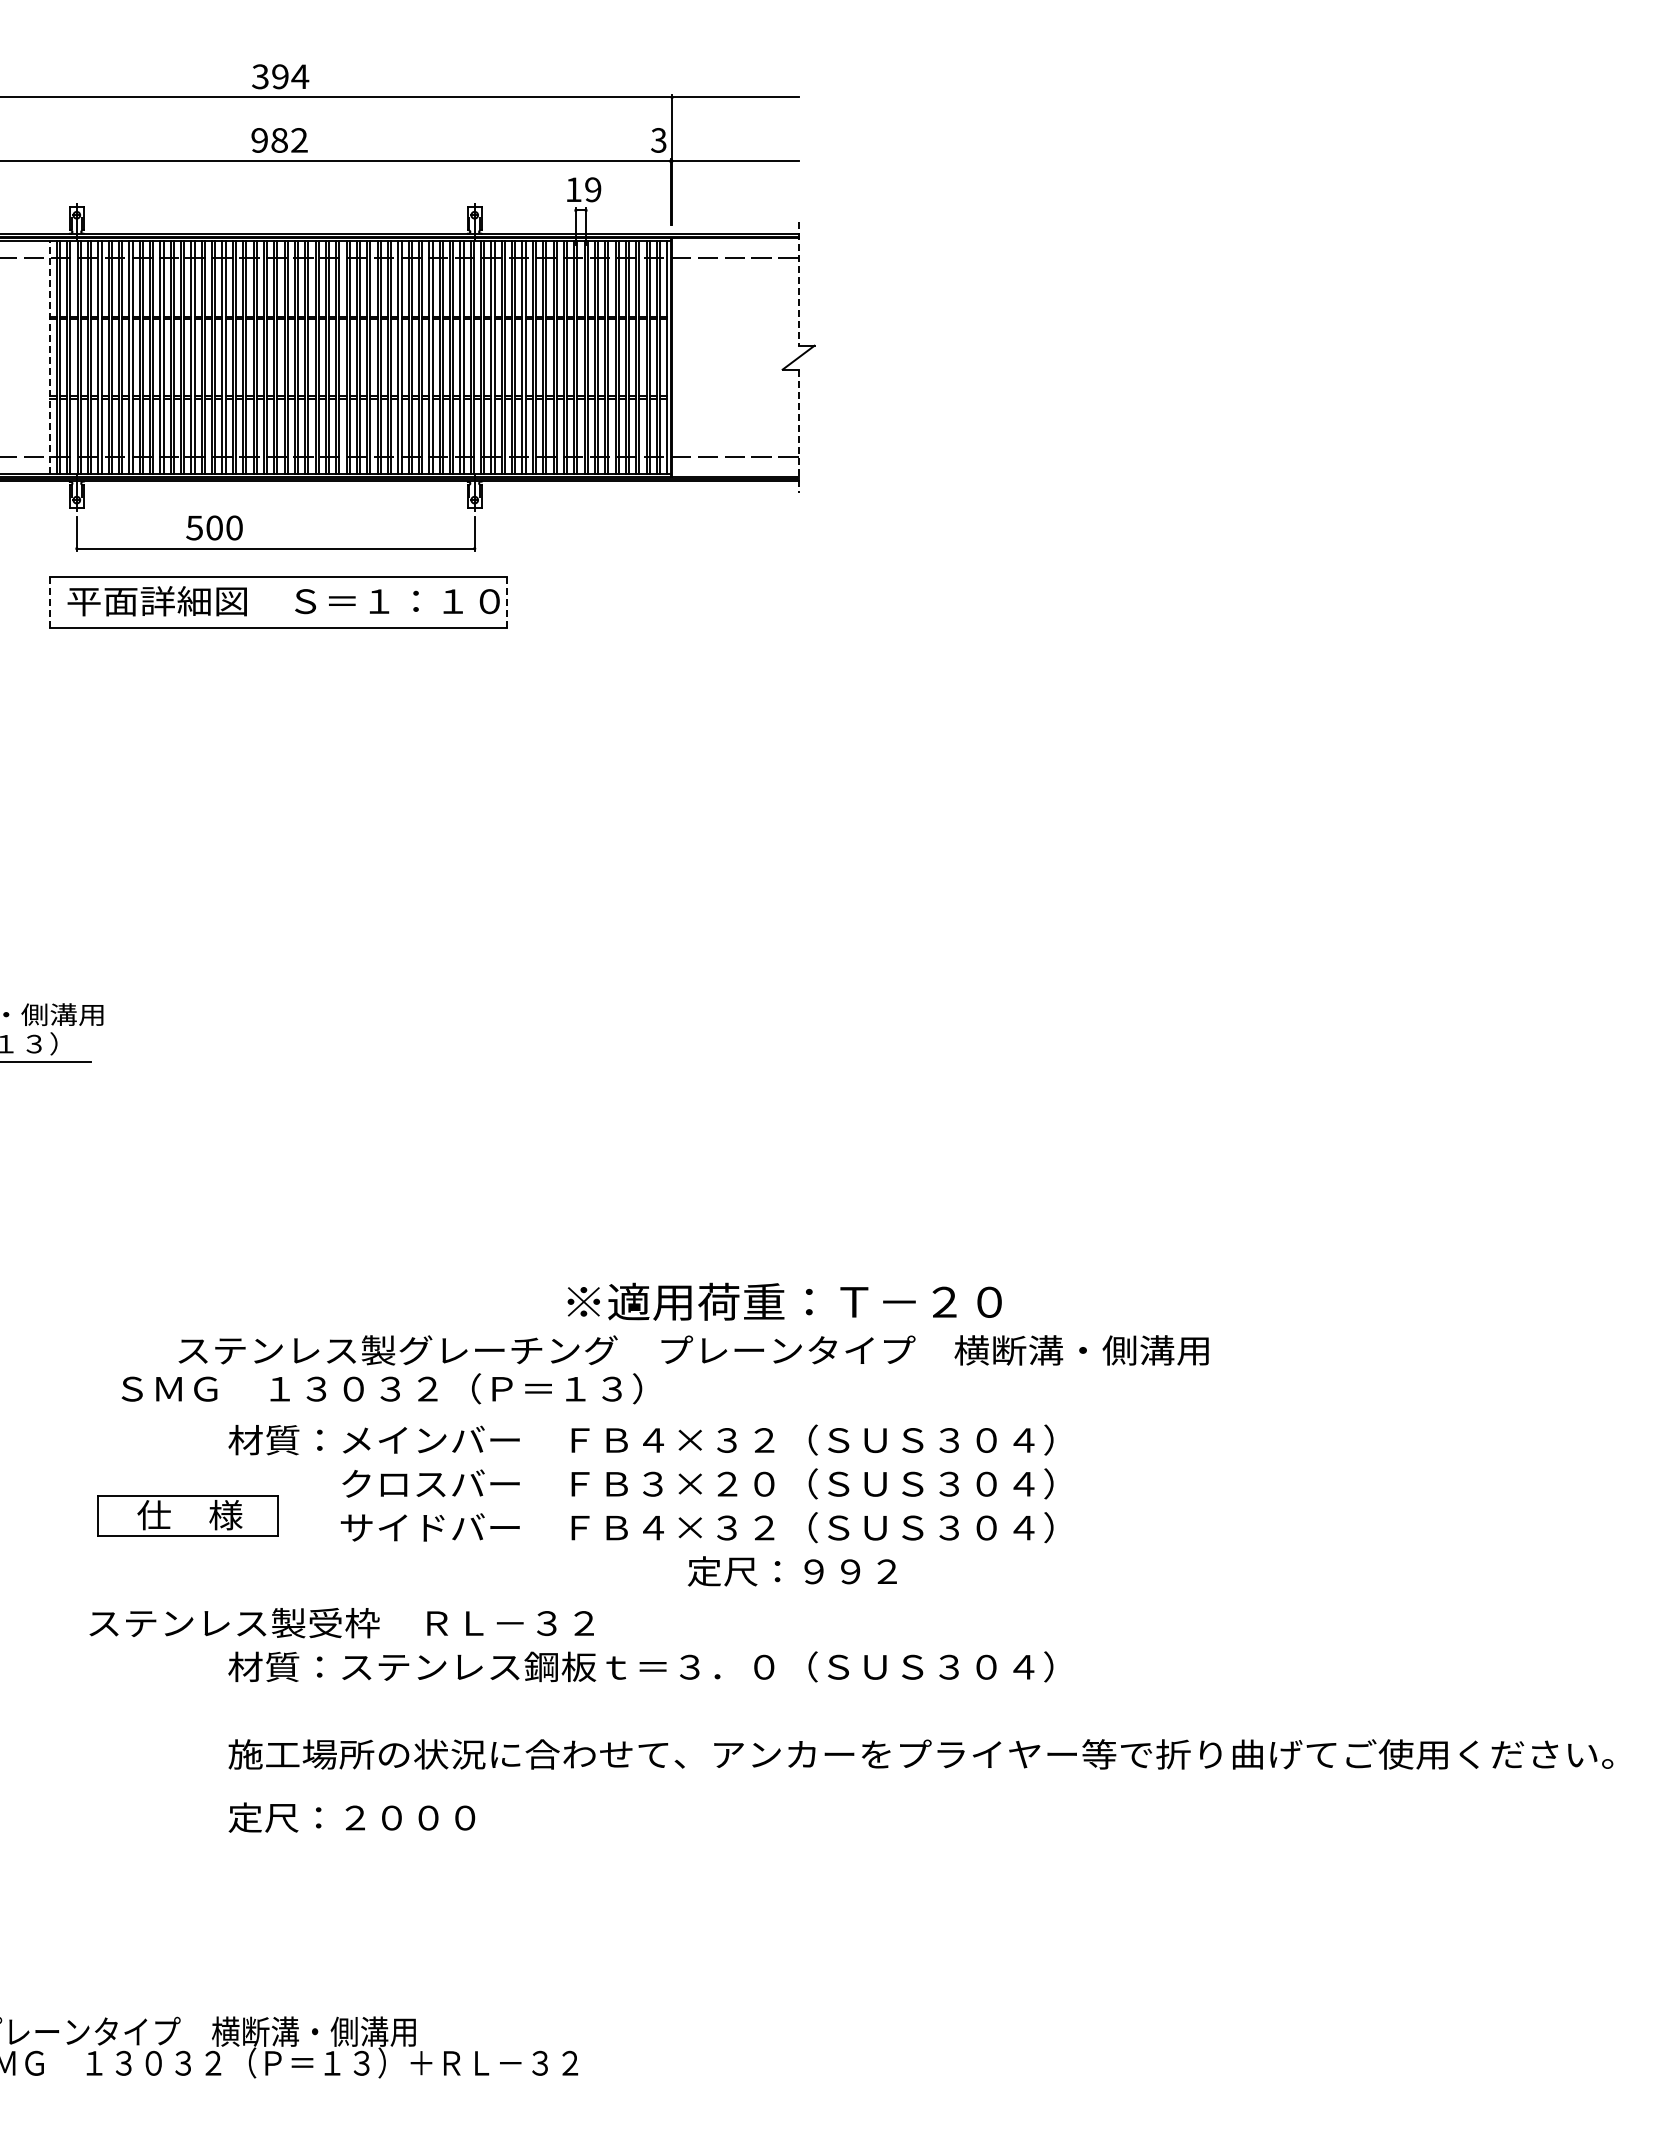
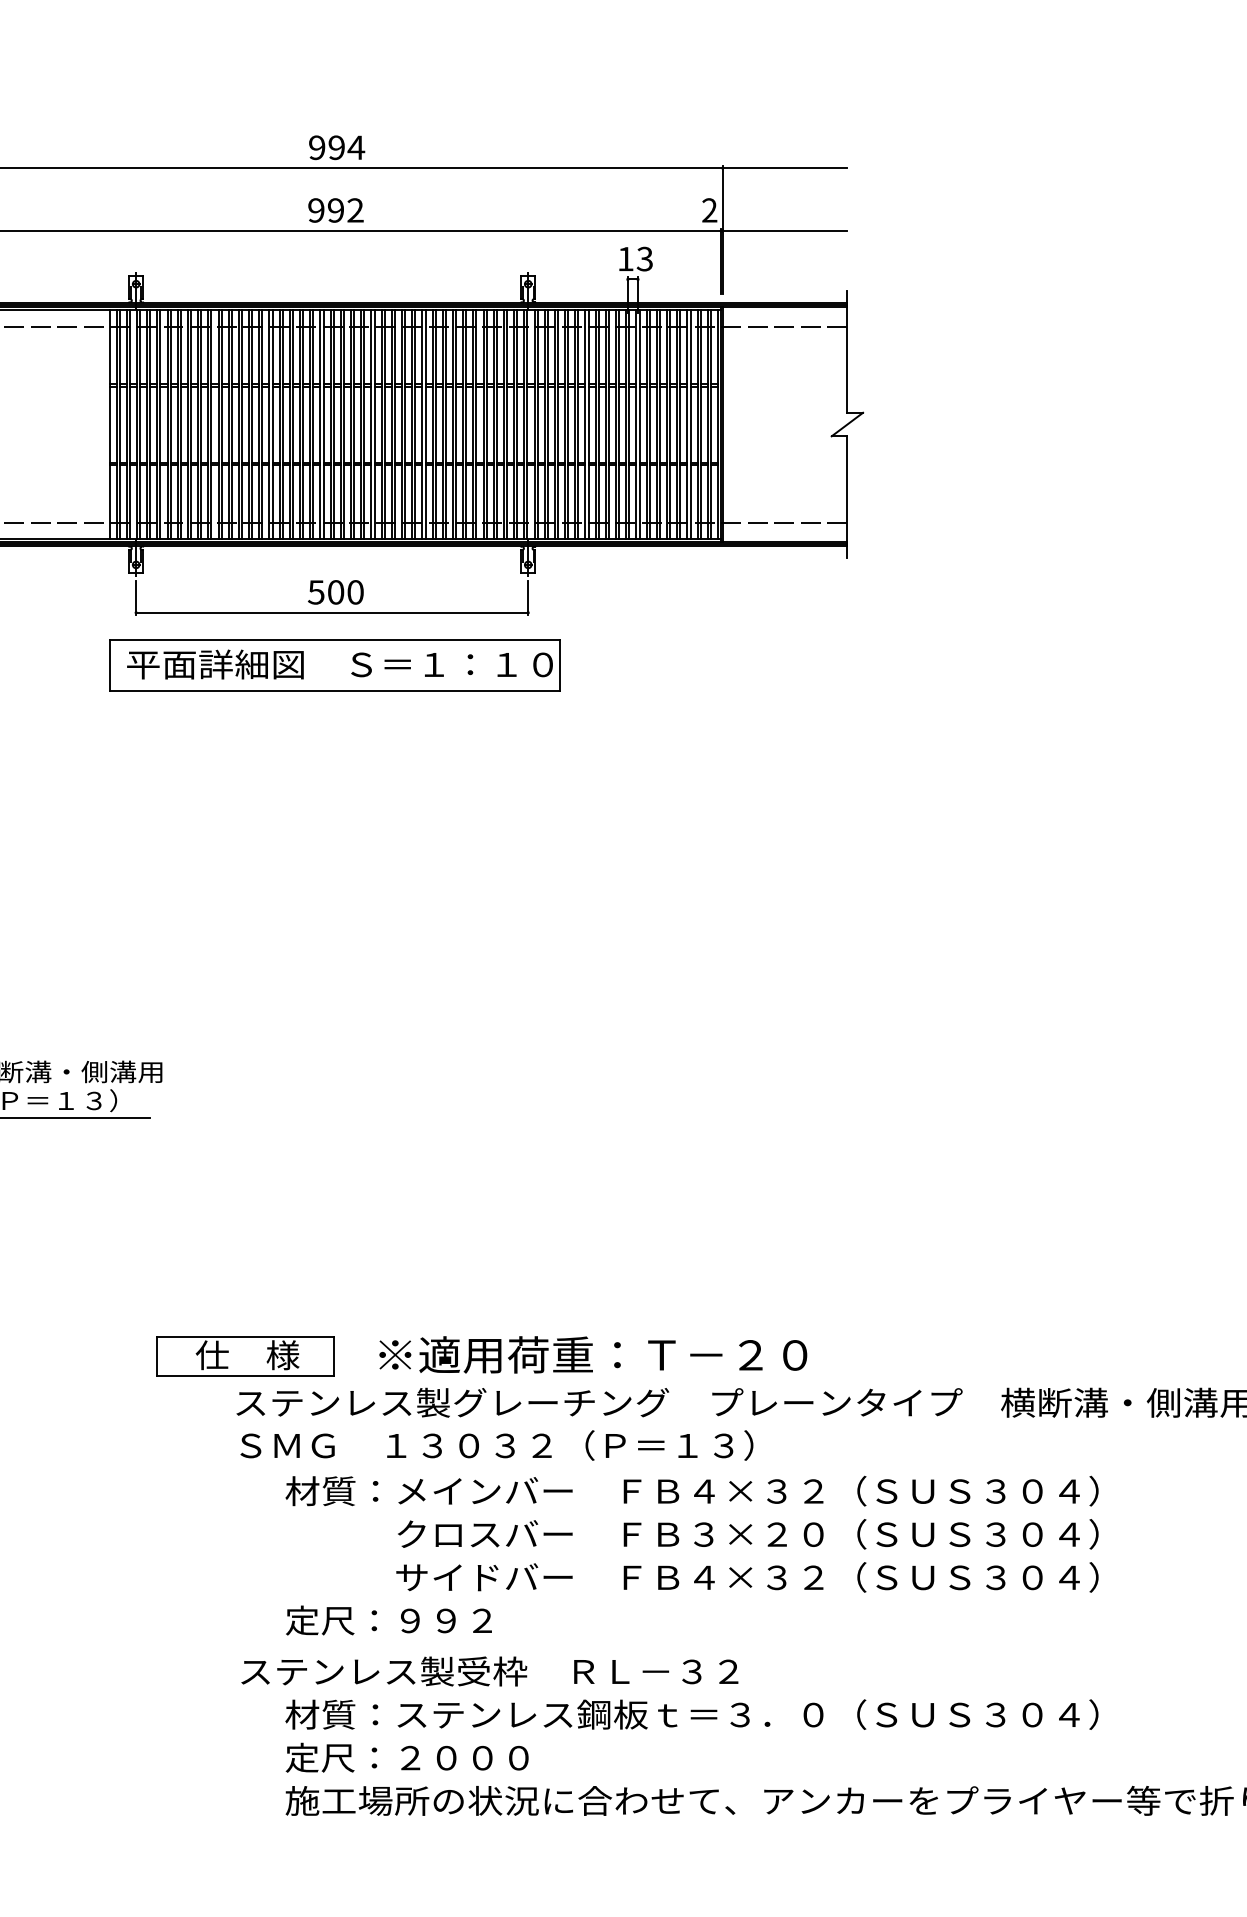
text: (260, 76) -> (317, 147), 394 -> 994
text: (279, 140) -> (335, 210), 982 -> 992
text: (658, 140) -> (709, 210), 3 -> 2
text: (593, 189) -> (645, 258), 19 -> 13
line: (798, 284) -> (847, 352), dashed -> solid
line: (49, 357) -> (109, 424), dashed -> solid
line: (798, 431) -> (847, 497), dashed -> solid
text: (214, 527) -> (335, 591), moved
line: (49, 602) -> (109, 665), dashed -> solid
line: (507, 602) -> (560, 665), dashed -> solid
text: (784, 1301) -> (593, 1354), moved
text: (381, 1388) -> (496, 1445), moved
part: (187, 1515) -> (245, 1355), moved
text: (791, 1571) -> (388, 1620), moved
text: (341, 1623) -> (489, 1671), moved
text: (351, 1817) -> (406, 1757), moved

